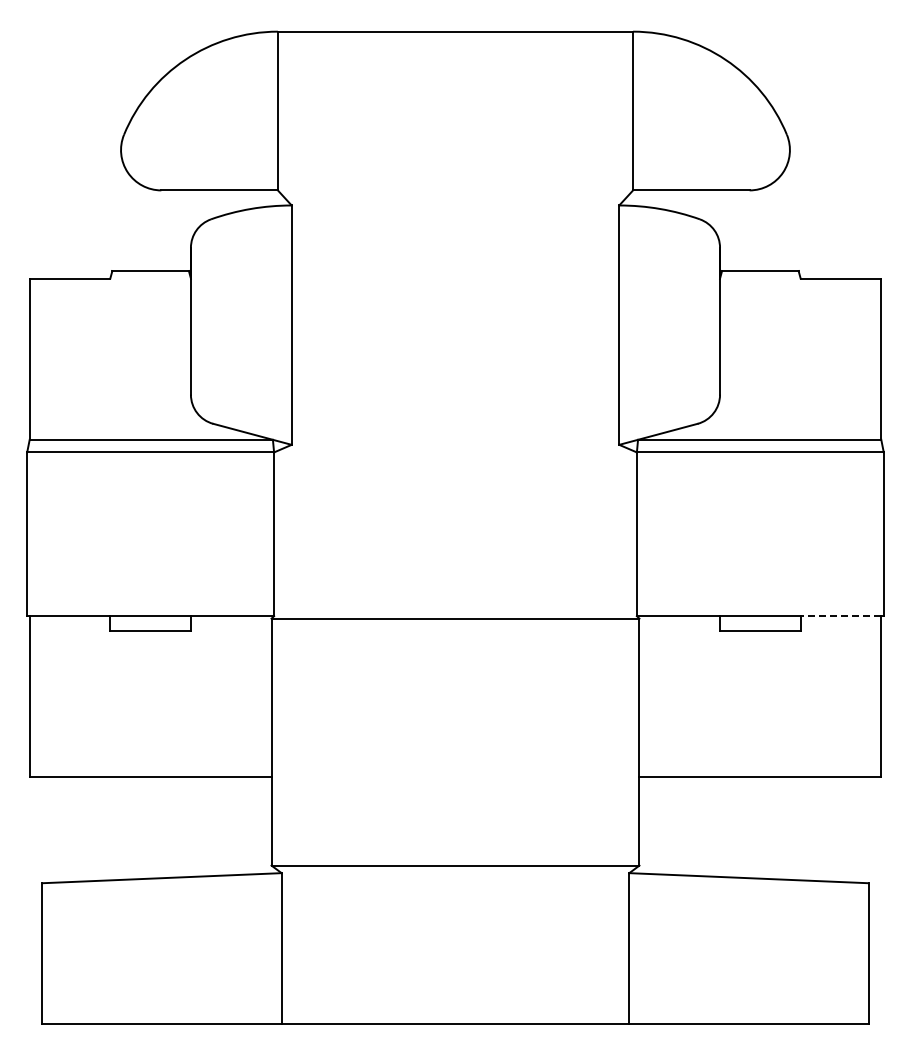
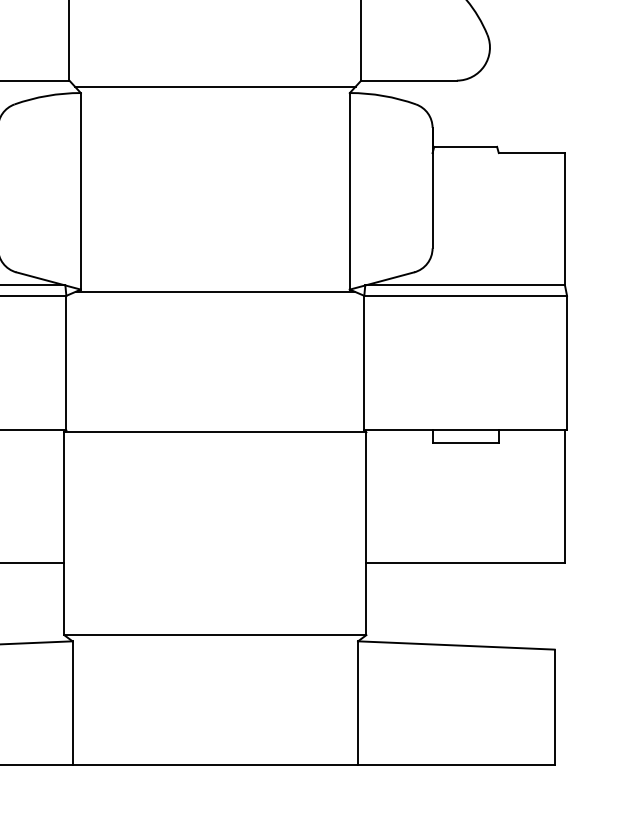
line: (455, 197) -> (215, 86), added
line: (455, 447) -> (215, 291), added
line: (840, 616) -> (531, 430), dashed -> solid

